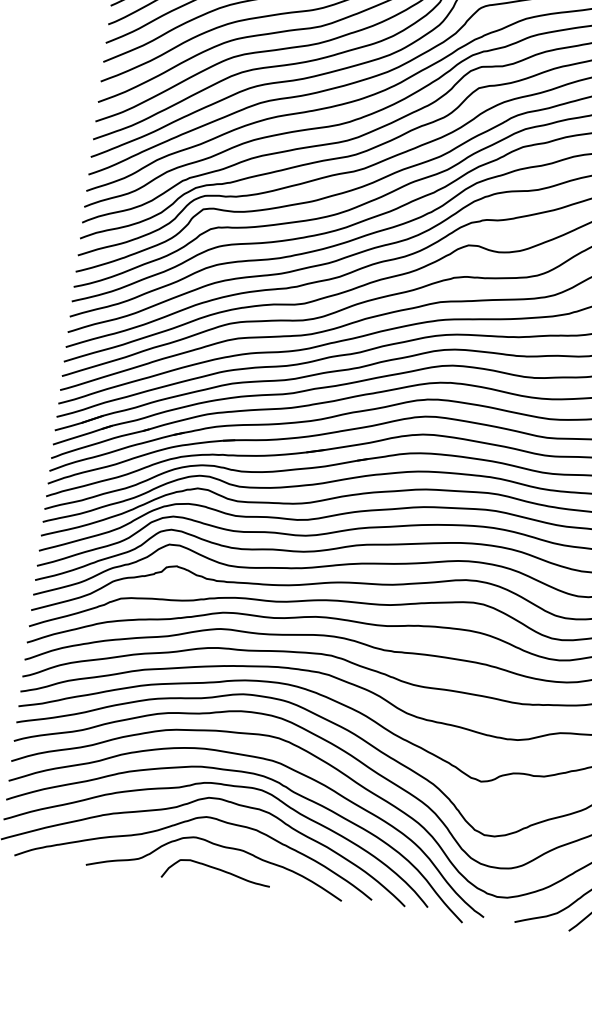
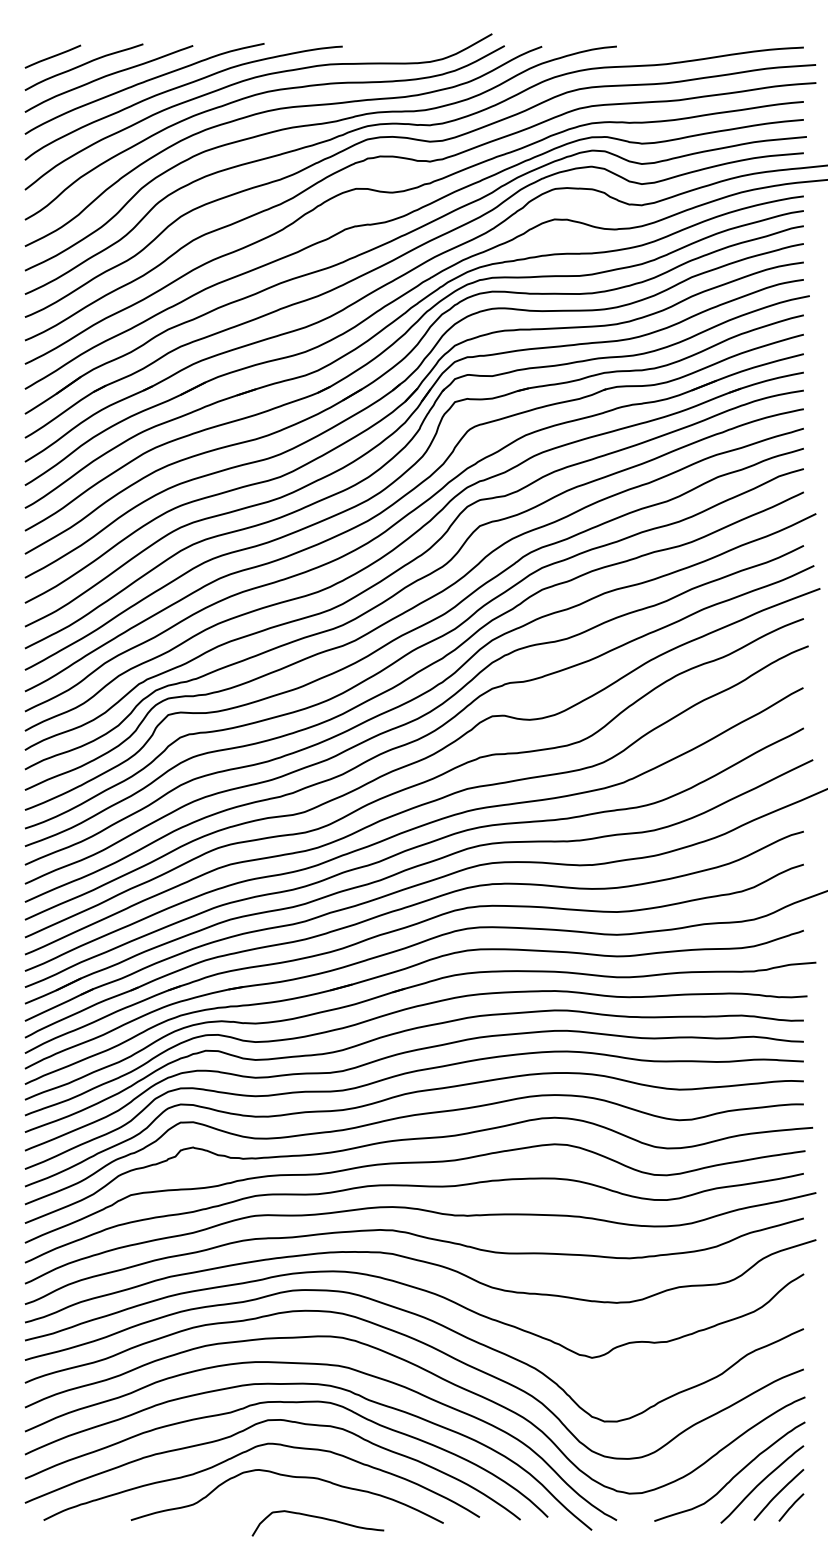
curve: (216, 869) -> (317, 1518), moved

